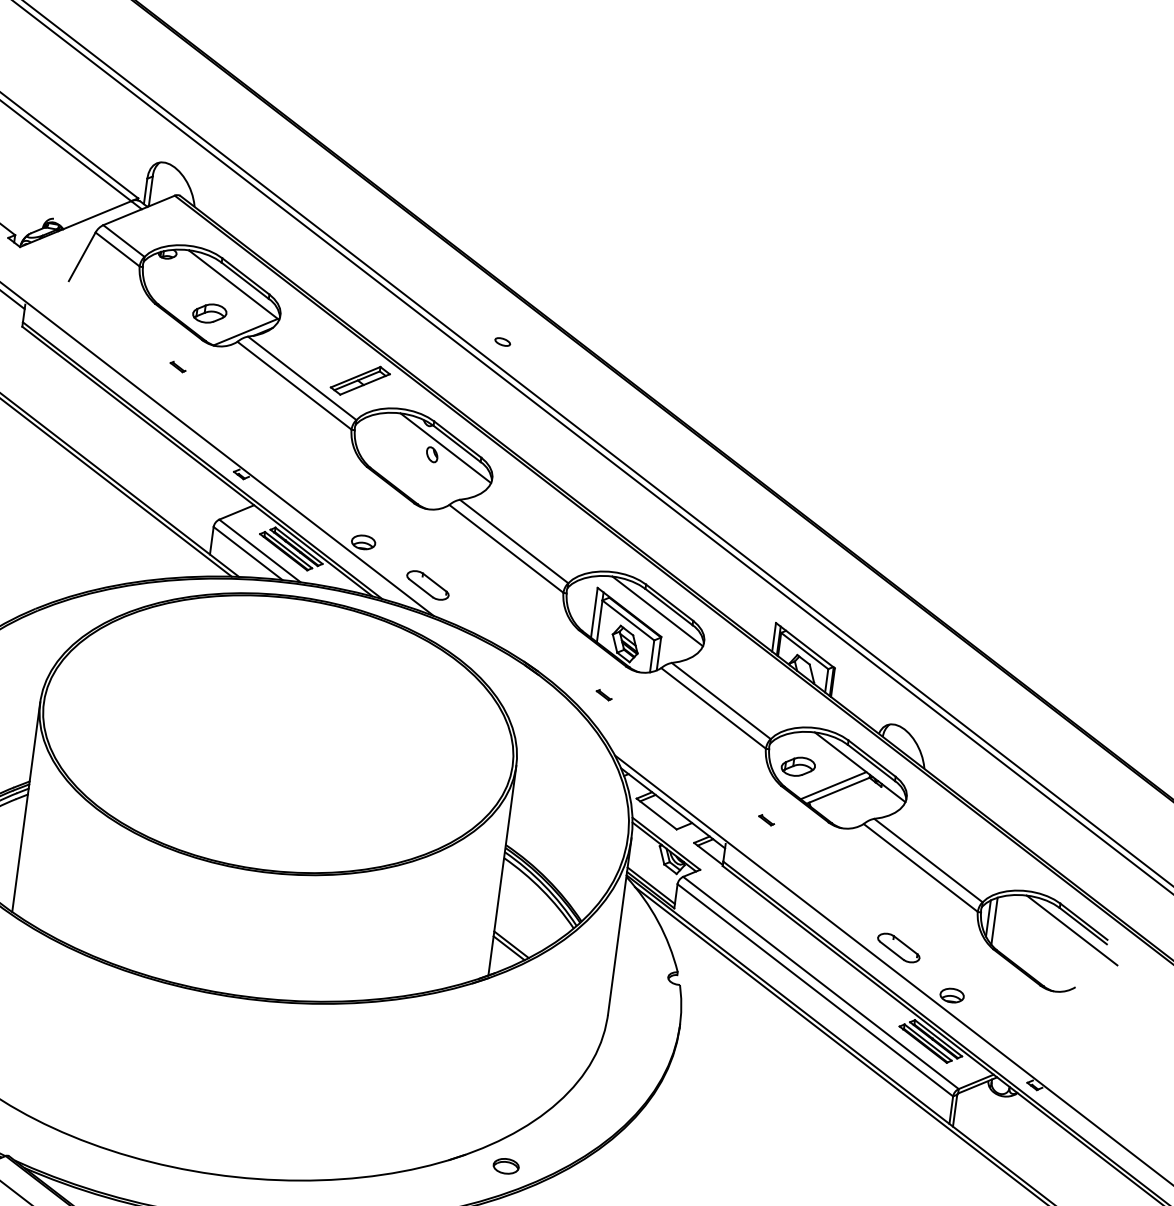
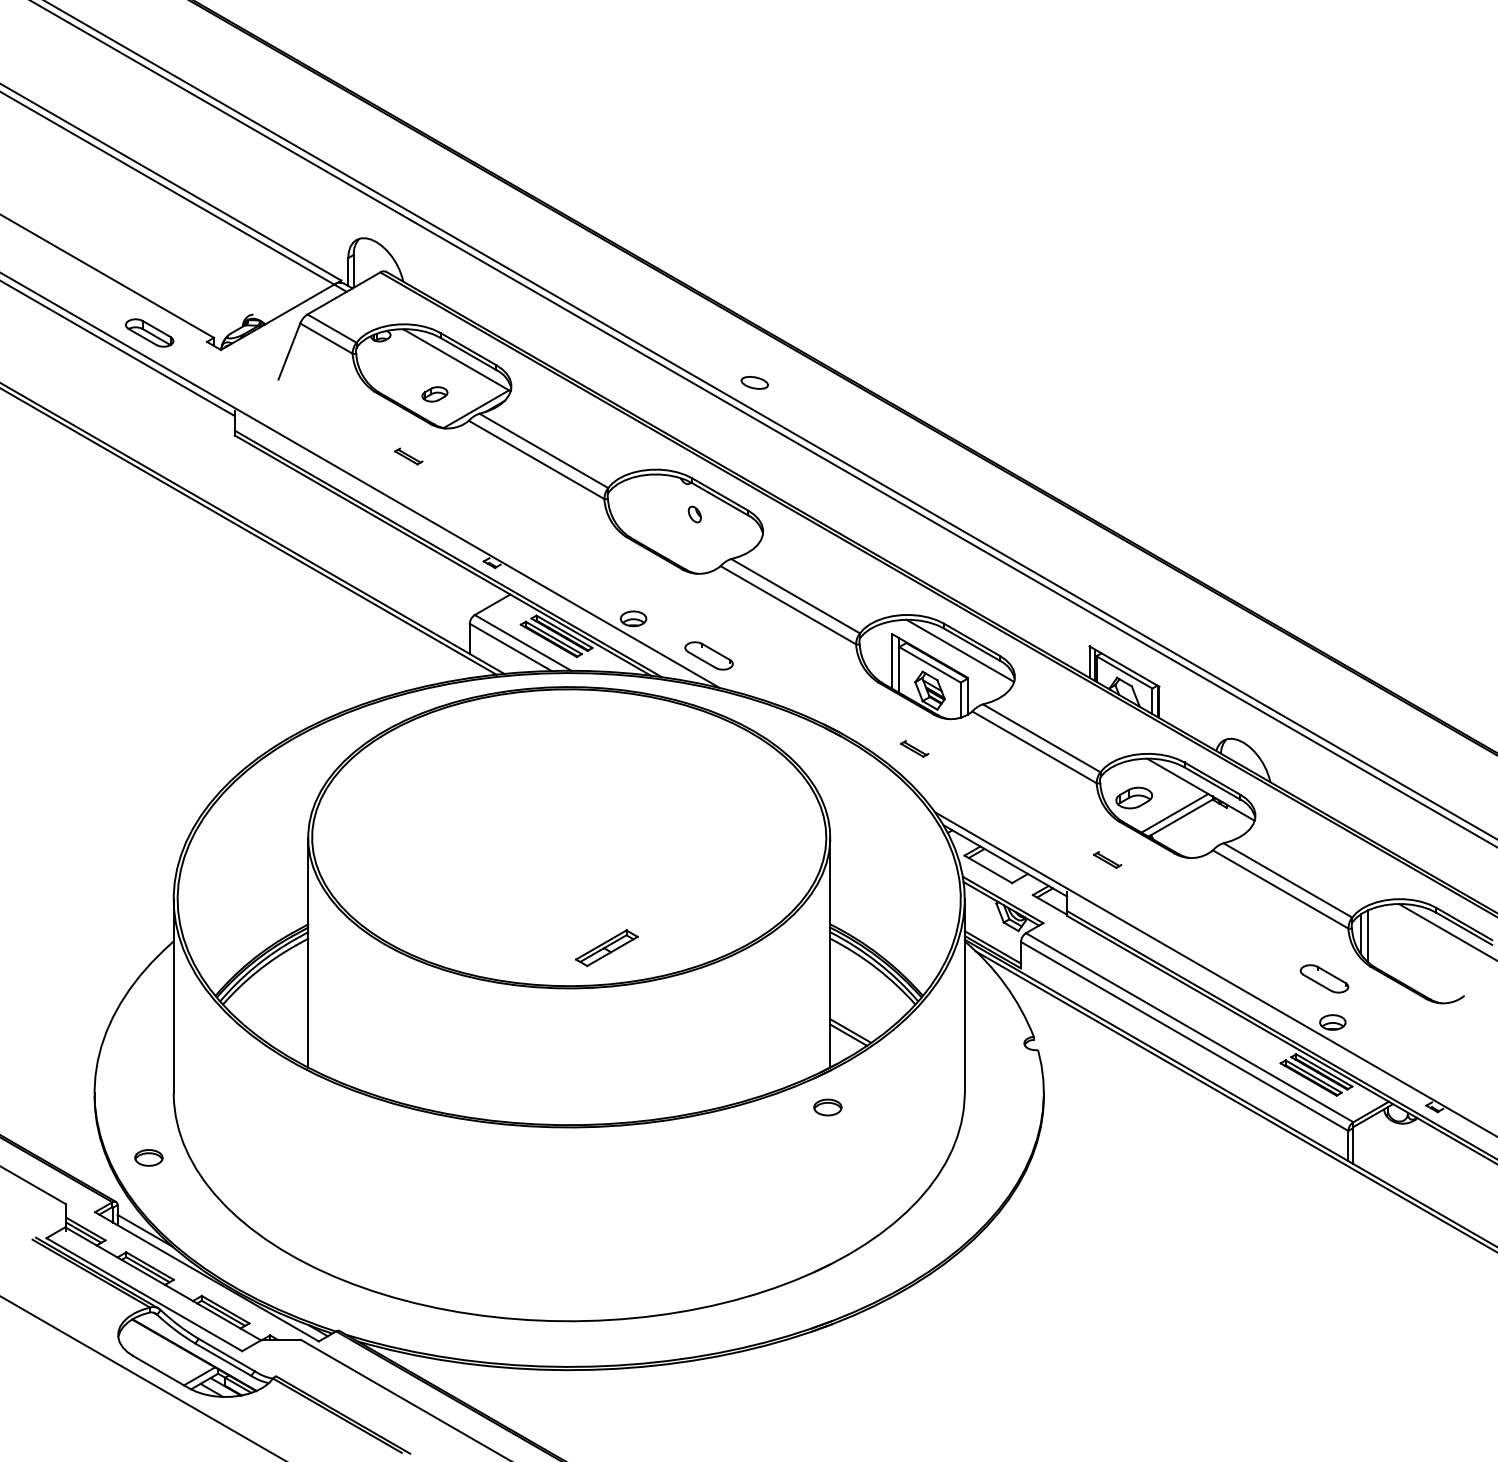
part: (209, 313) -> (434, 394), size x0.7
part: (502, 341) -> (754, 382), size x1.6
part: (177, 366) -> (407, 456), size x1.6
part: (360, 381) -> (606, 948), moved
line: (445, 448) -> (708, 505), removed
part: (604, 694) -> (914, 748), size x1.6
part: (766, 820) -> (1107, 860), size x1.6
part: (898, 947) -> (1324, 978), moved
part: (505, 1166) -> (827, 1107), moved

